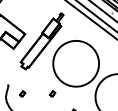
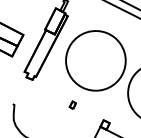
part: (22, 93) -> (34, 111), removed

